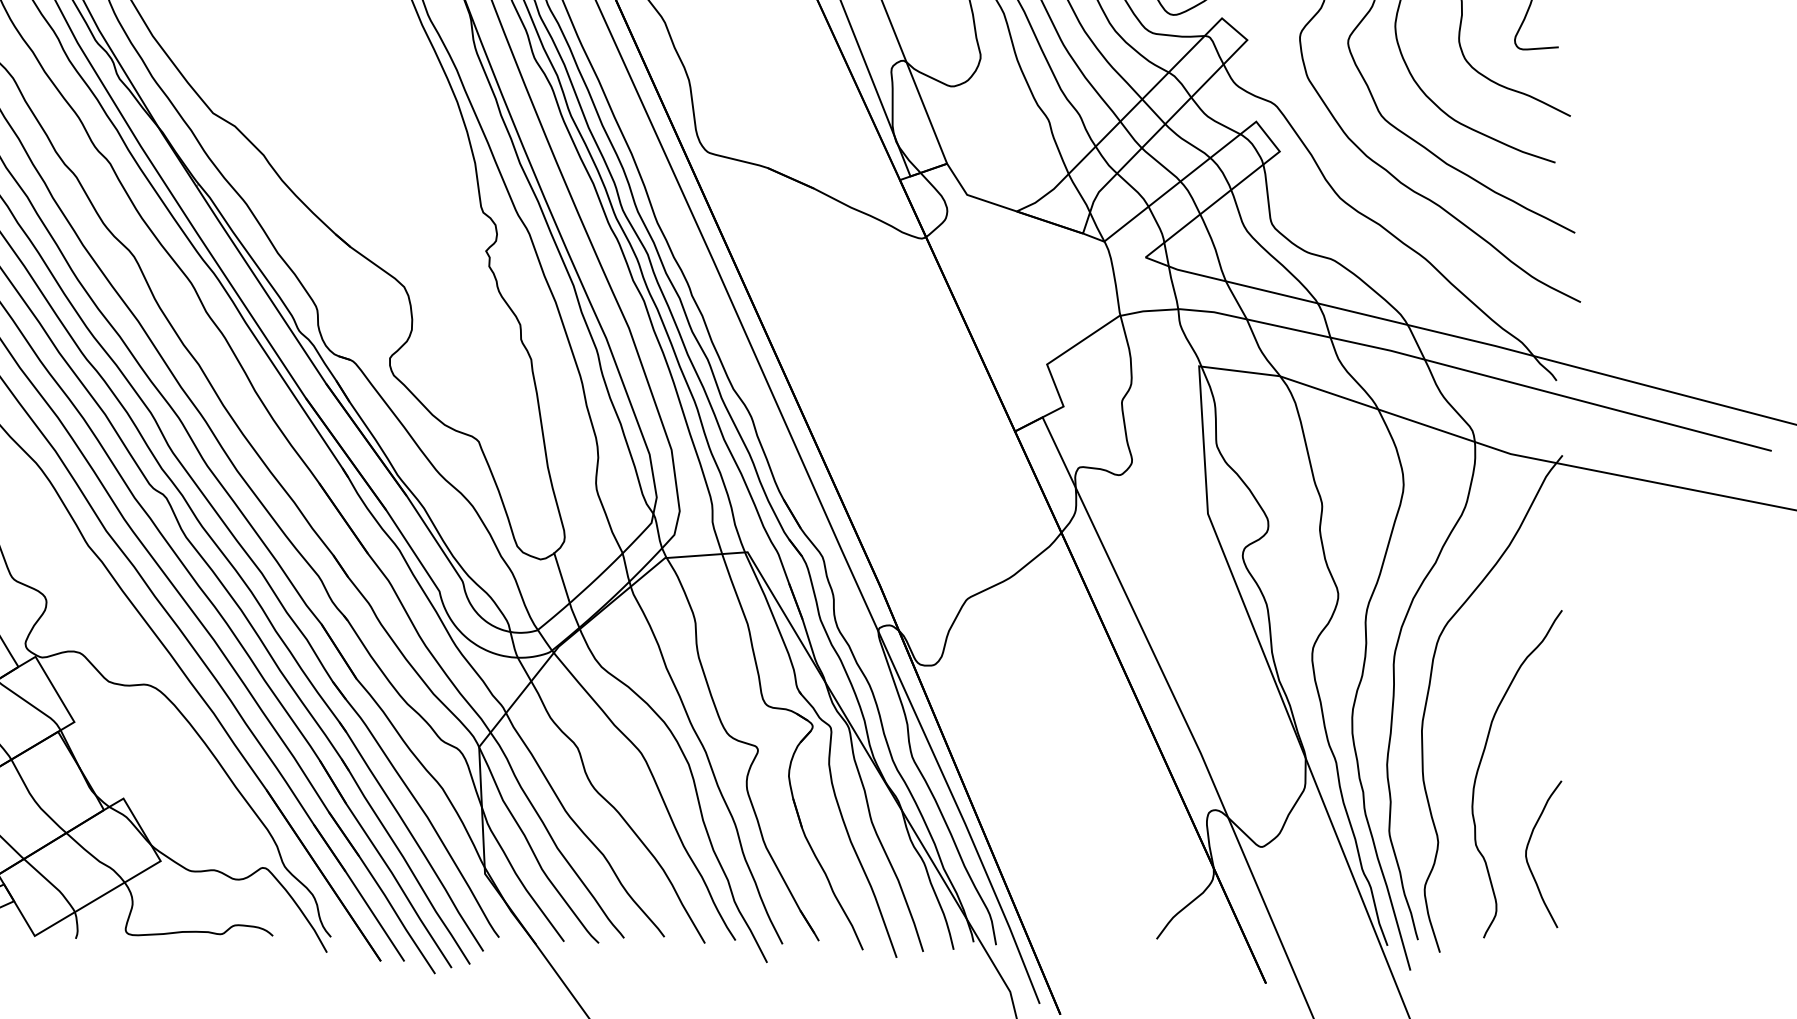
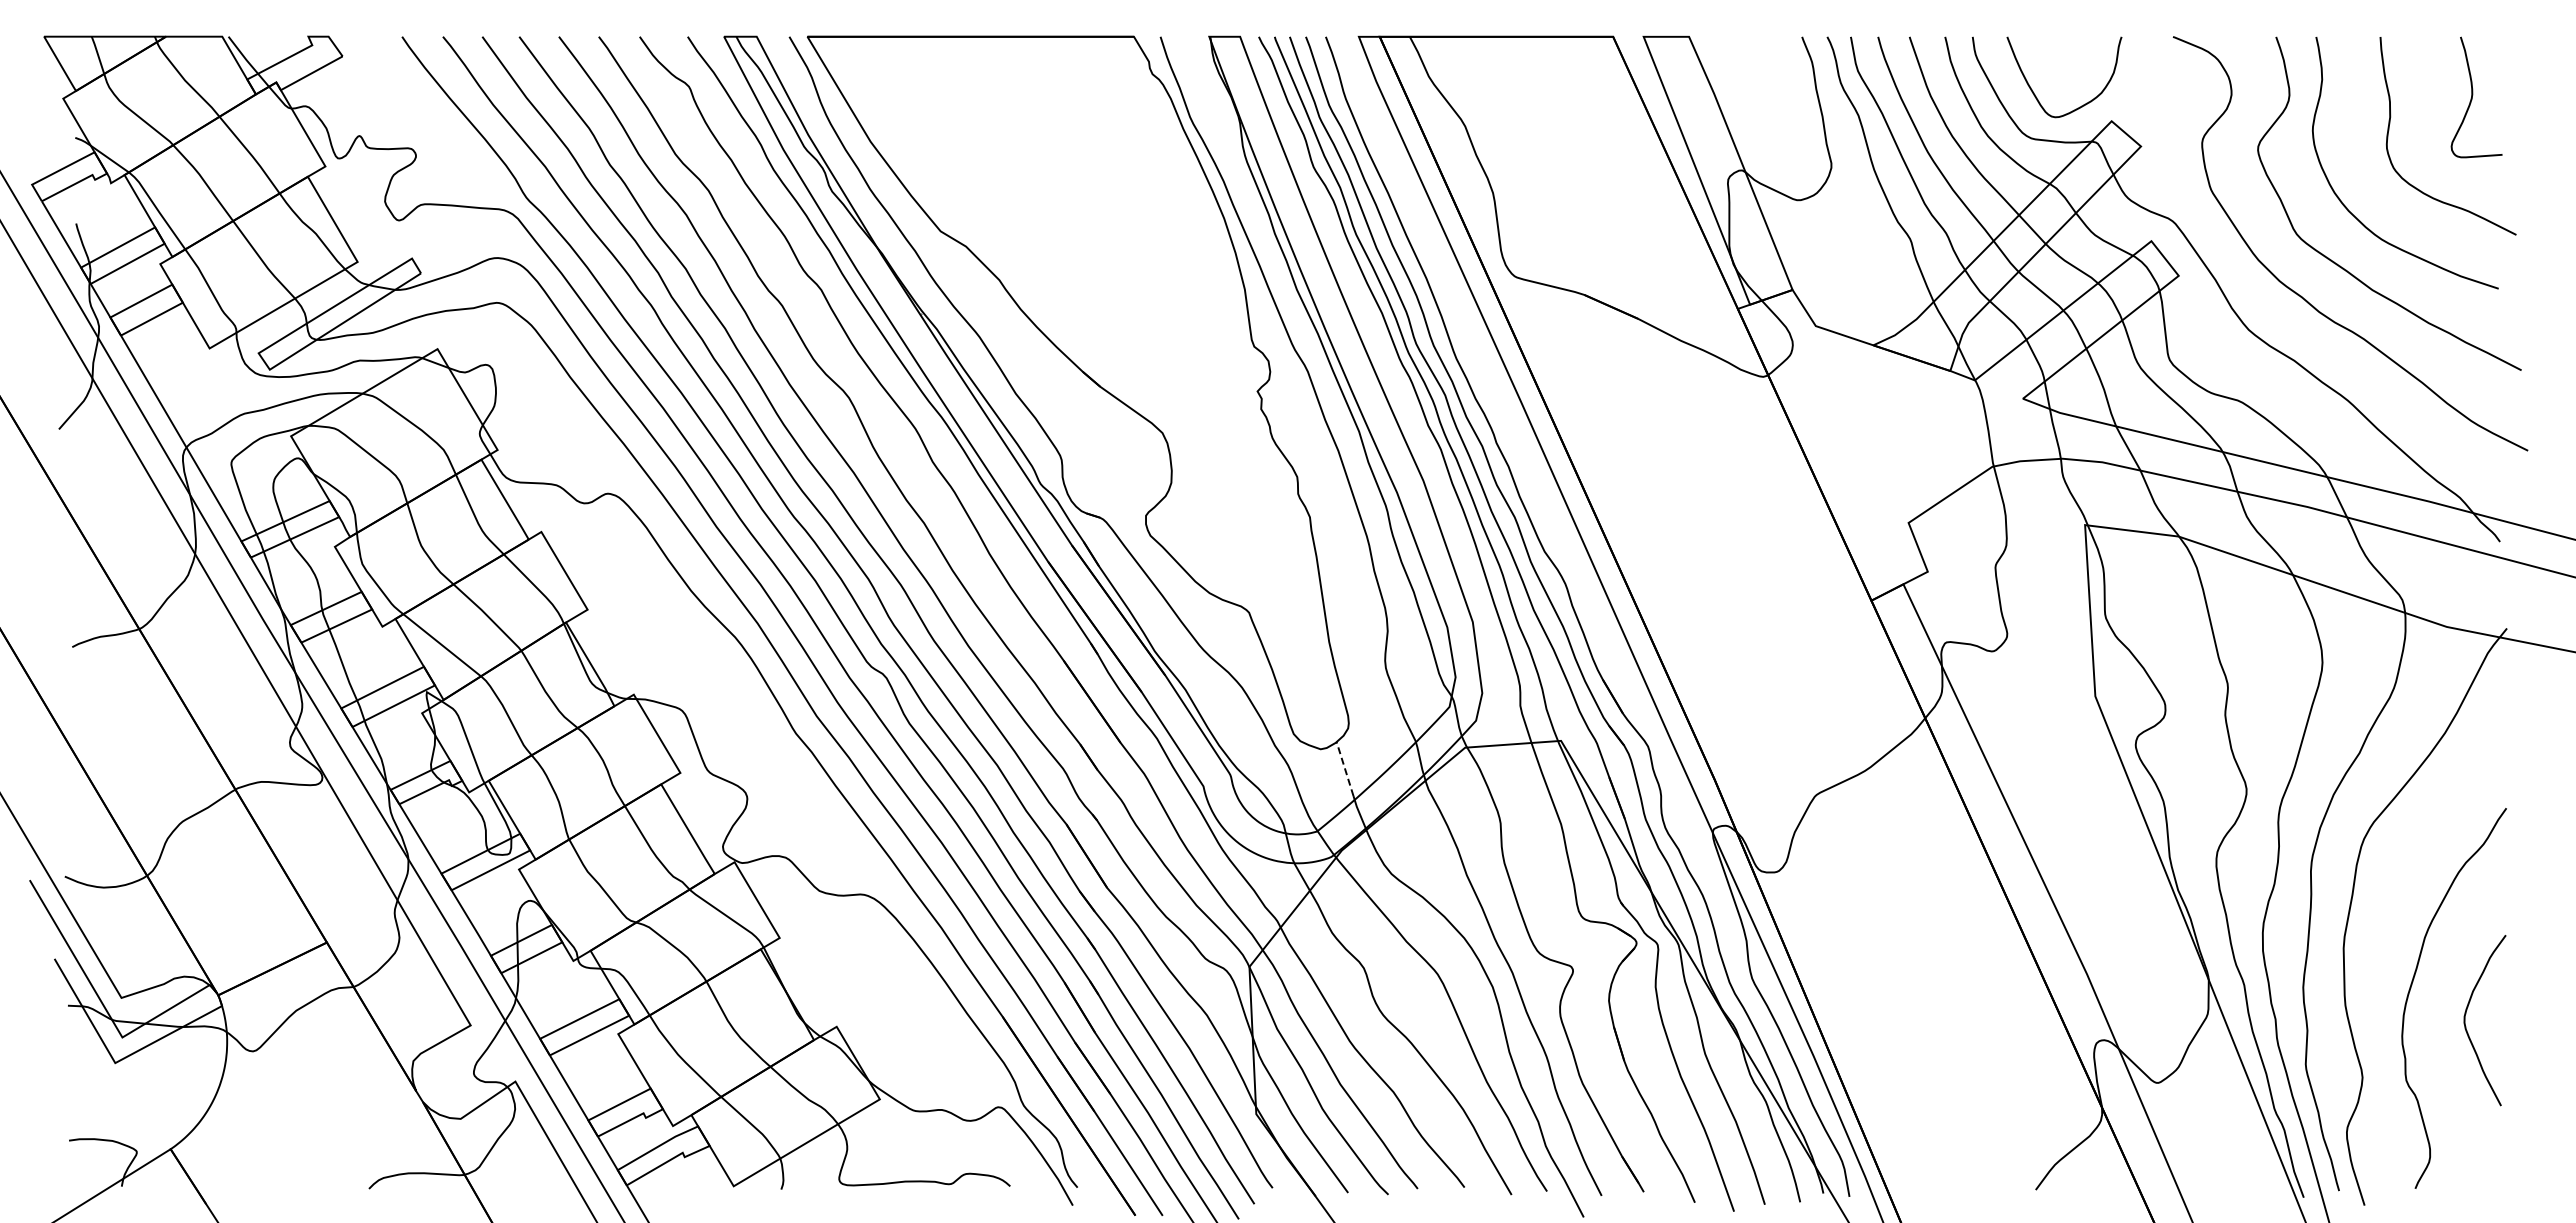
line: (561, 576) -> (1344, 768), solid -> dashed
curve: (1527, 849) -> (2466, 1014), moved

